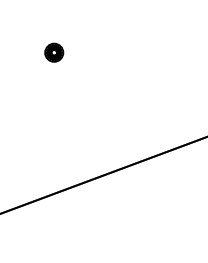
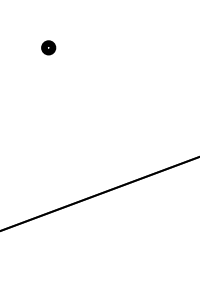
part: (53, 52) -> (47, 47), size x0.62

